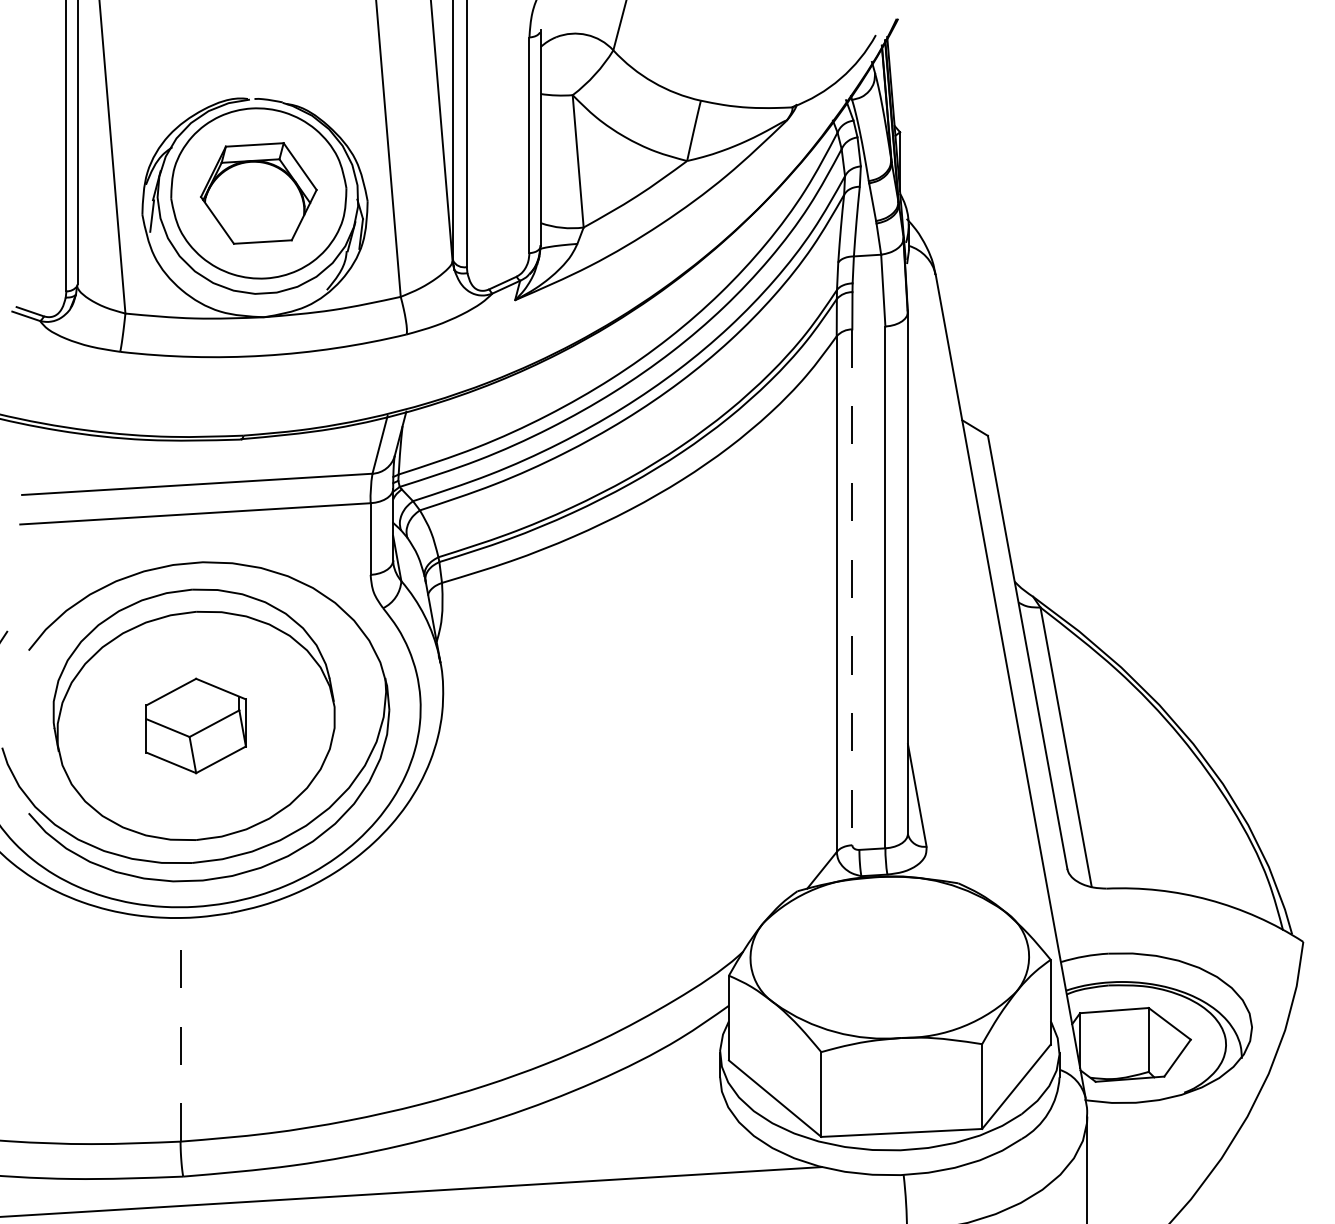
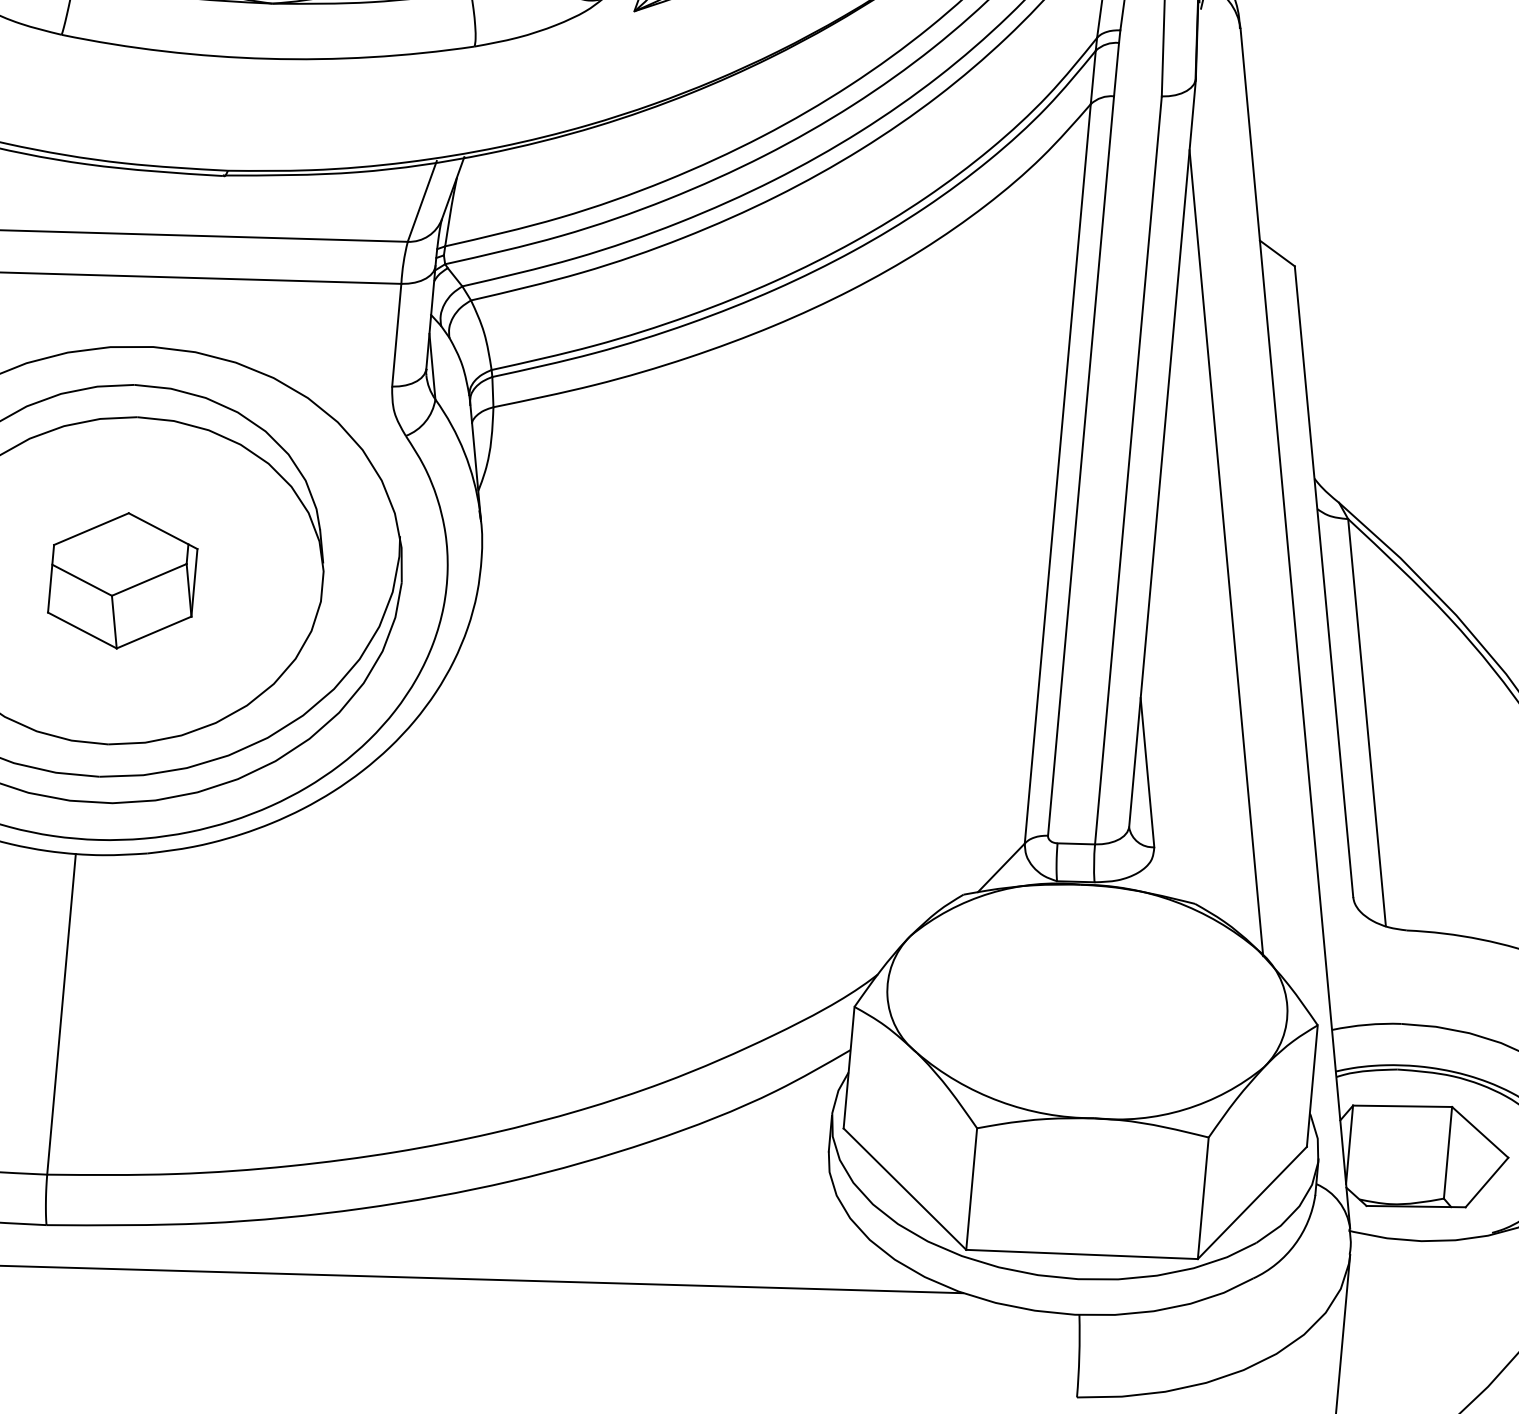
line: (852, 587) -> (1081, 466), dashed -> solid
line: (957, 638) -> (1225, 552), added
line: (180, 1029) -> (61, 1013), dashed -> solid

